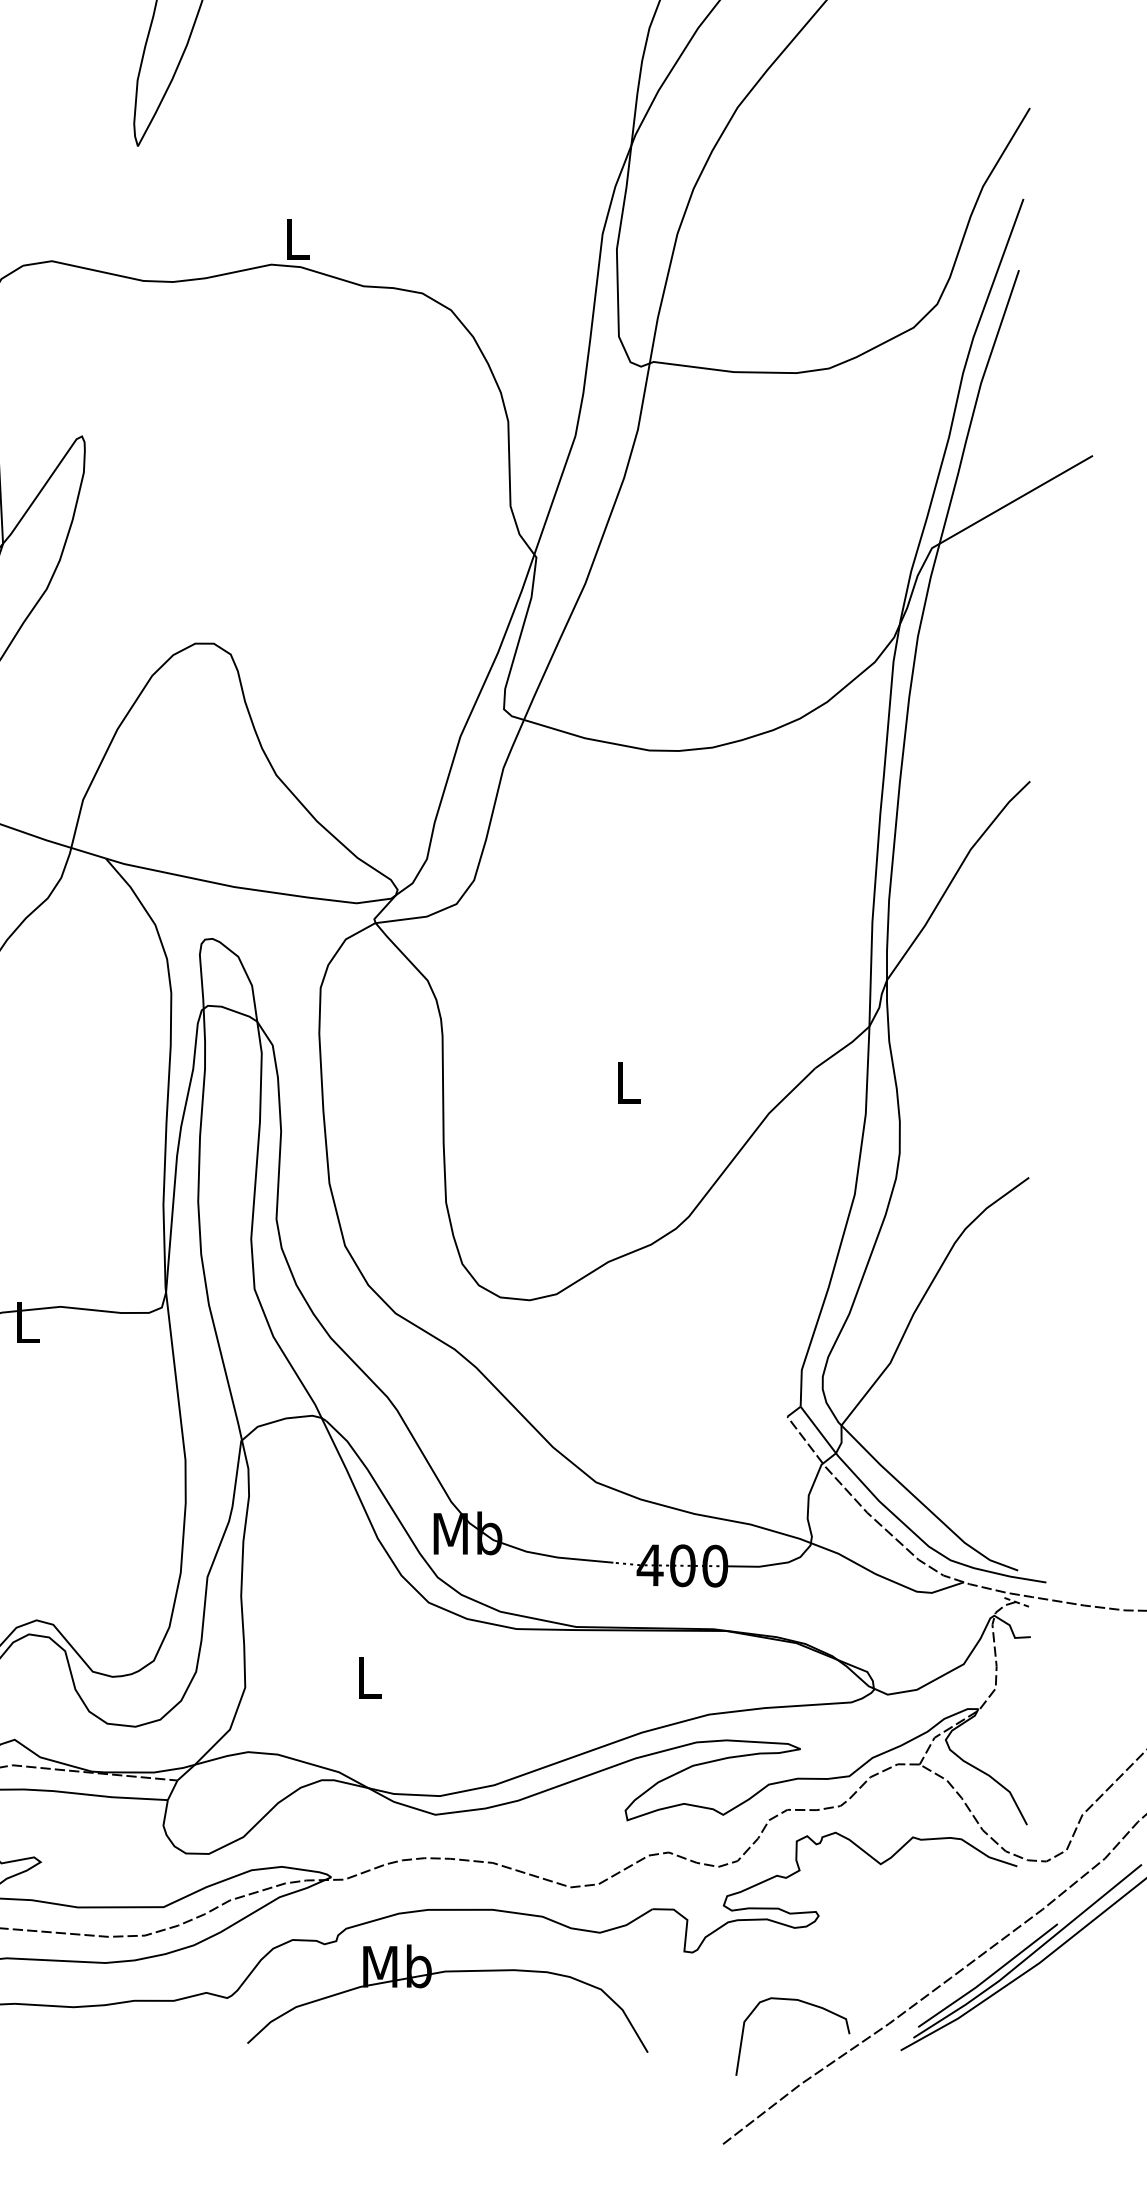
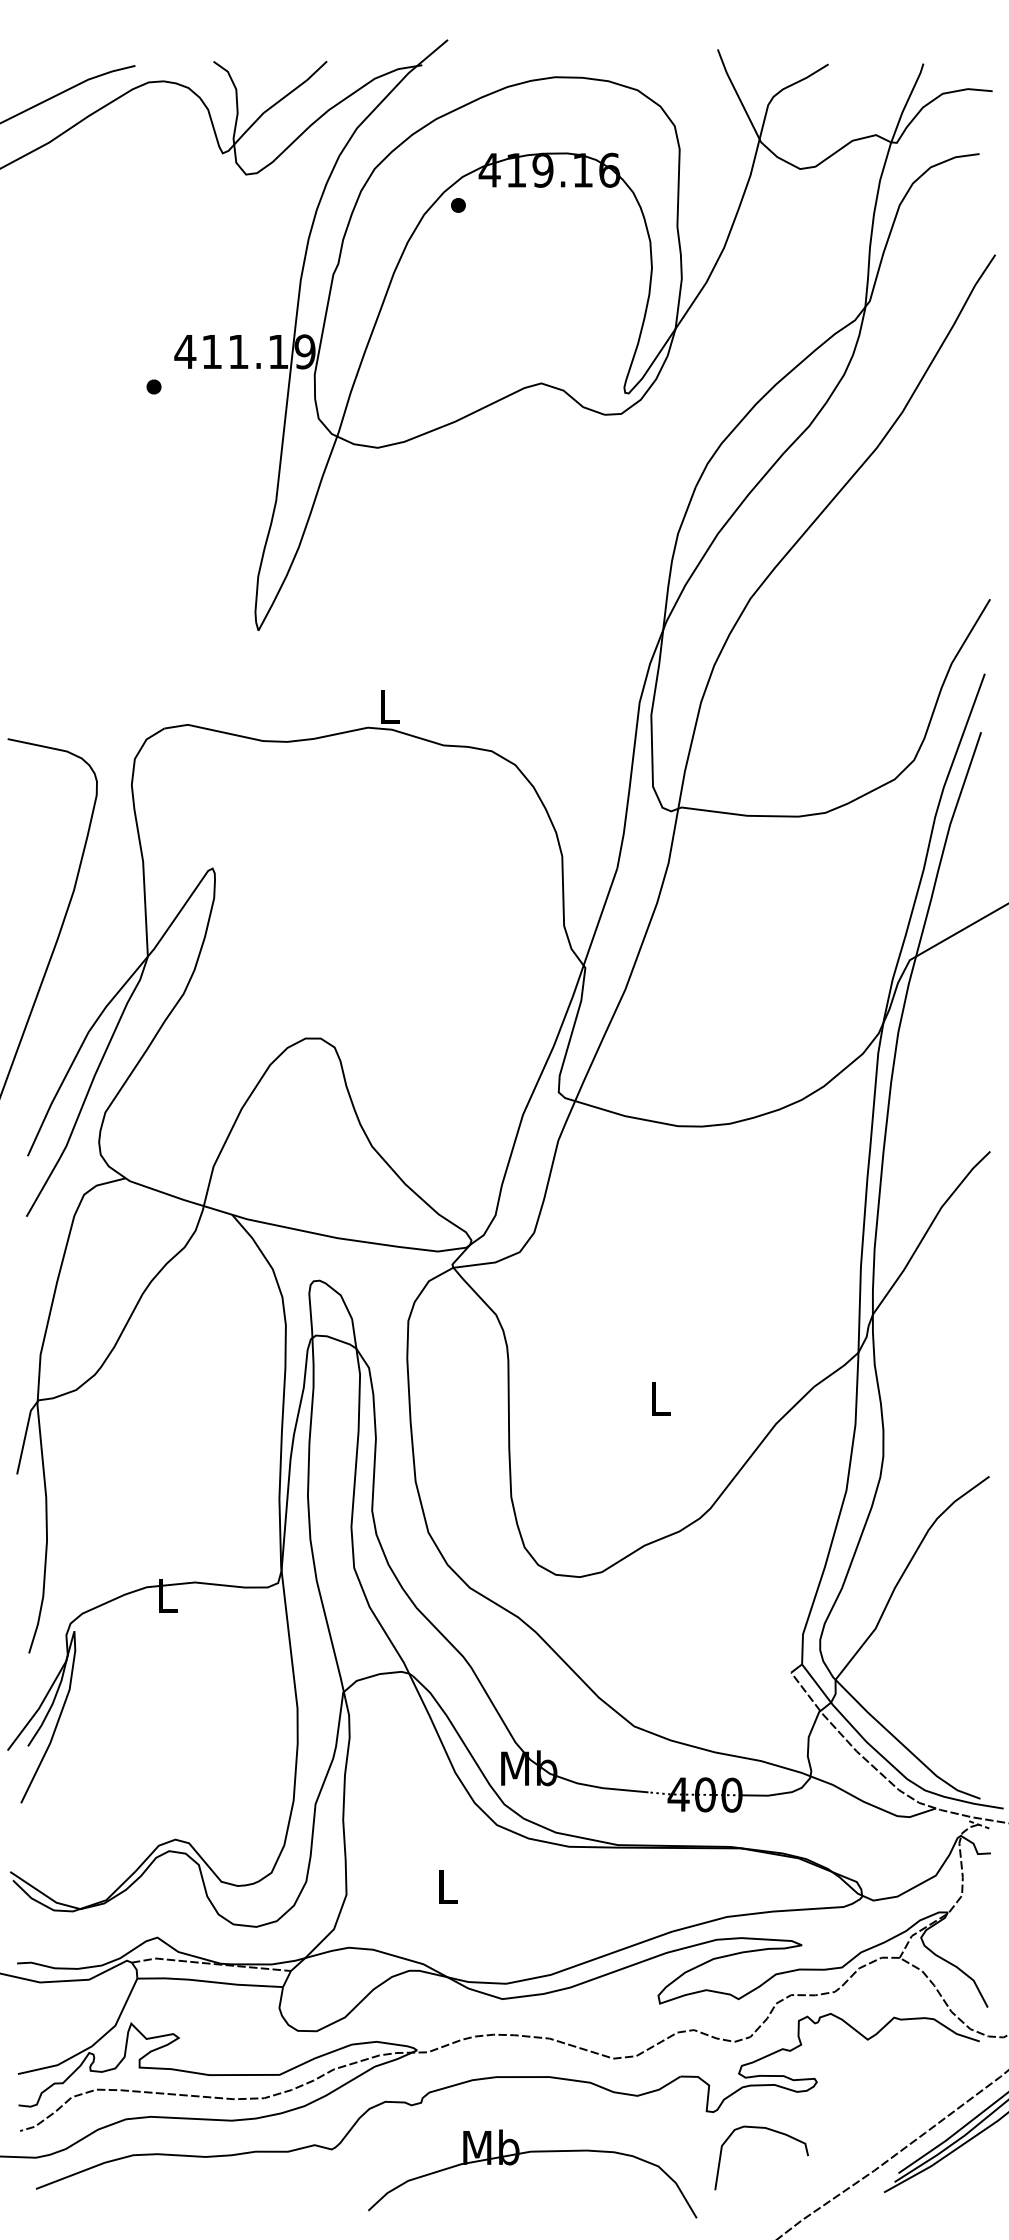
part: (429, 1983) -> (517, 2161), moved
curve: (802, 2002) -> (769, 2130), moved

